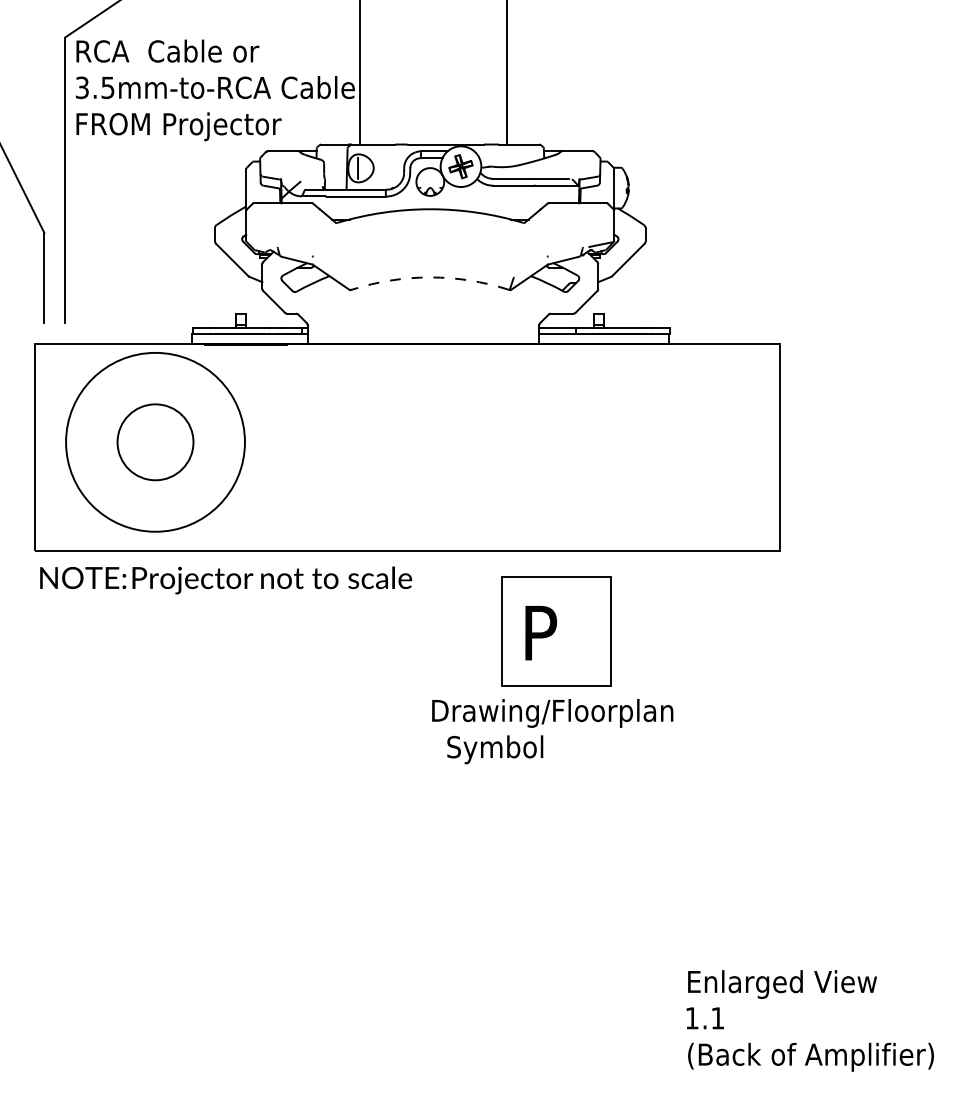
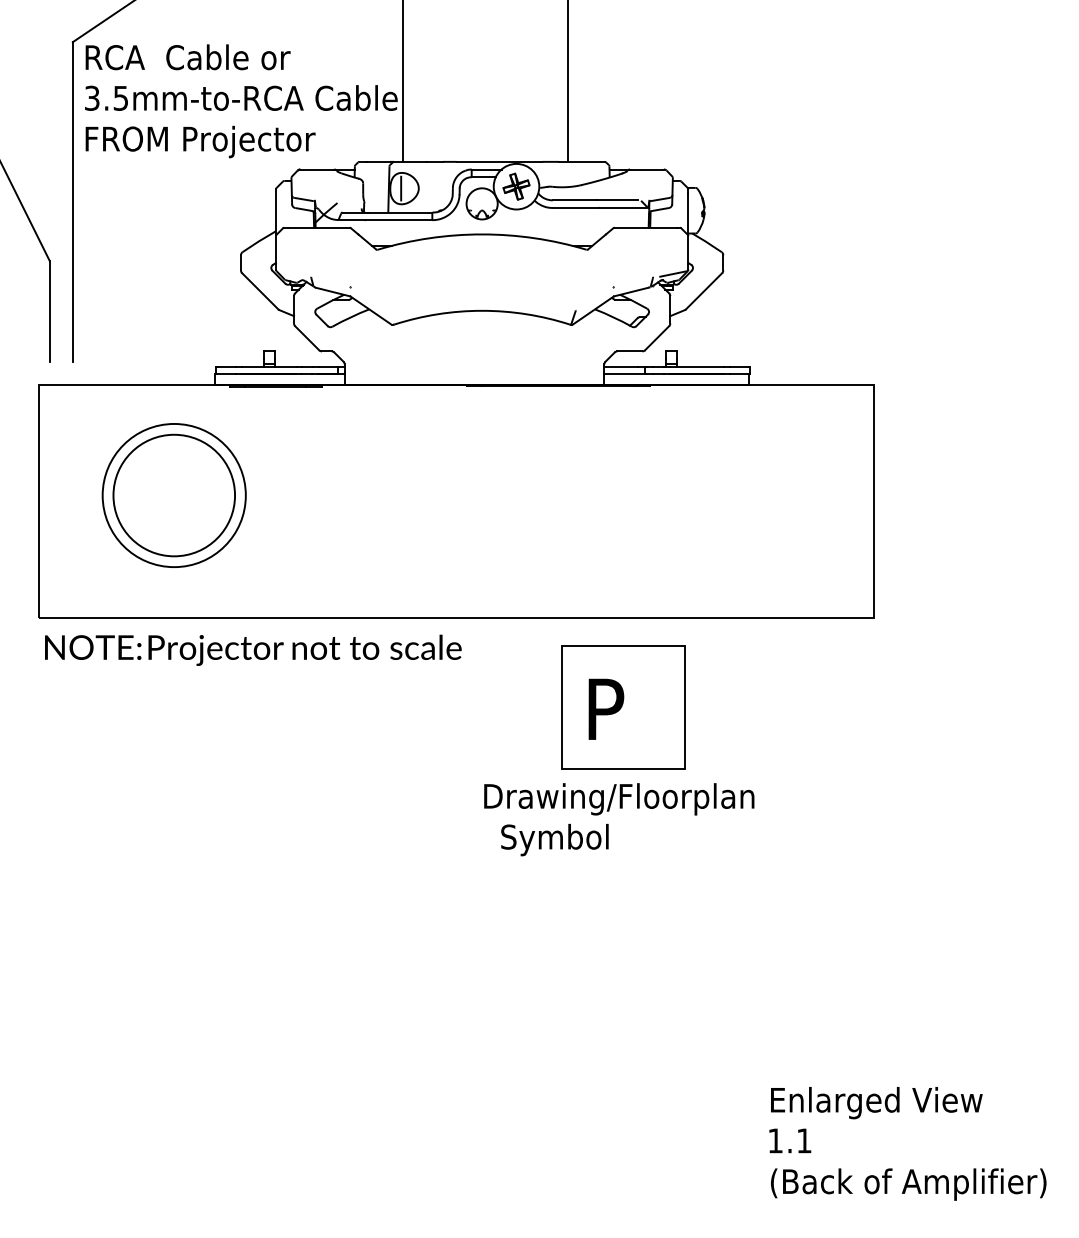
arc: (430, 277) -> (482, 310), dashed -> solid
circle: (154, 442) -> (173, 495), size x0.71
circle: (155, 442) -> (174, 495), size x1.43

